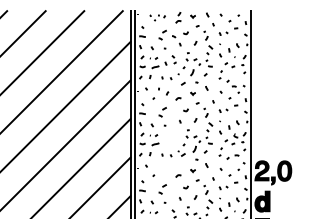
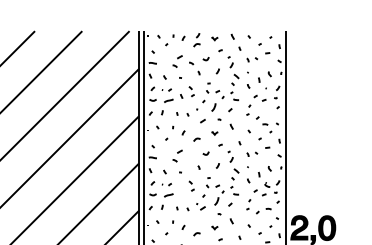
part: (157, 17) -> (171, 39), size x1.43
part: (173, 136) -> (190, 185), added
part: (163, 168) -> (178, 224), added

